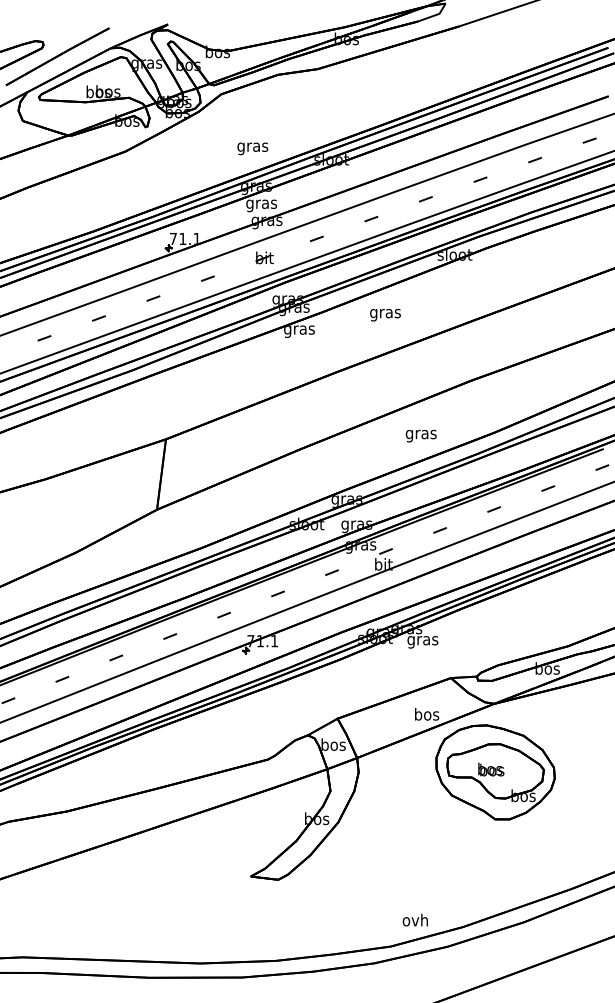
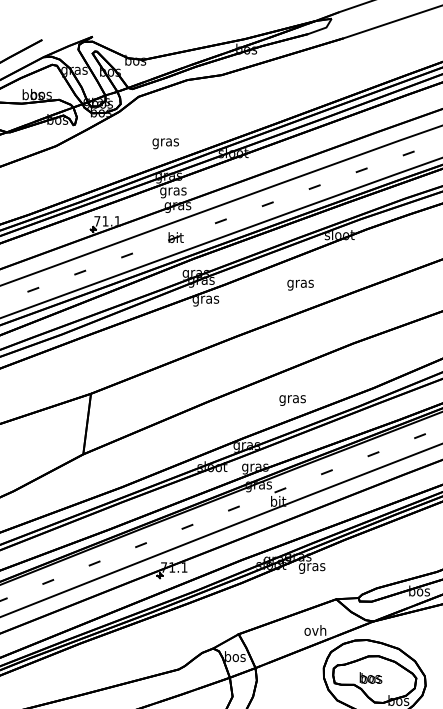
text: (385, 315) -> (300, 285), moved
text: (420, 435) -> (291, 399), moved
text: (426, 714) -> (315, 630), bos -> ovh

